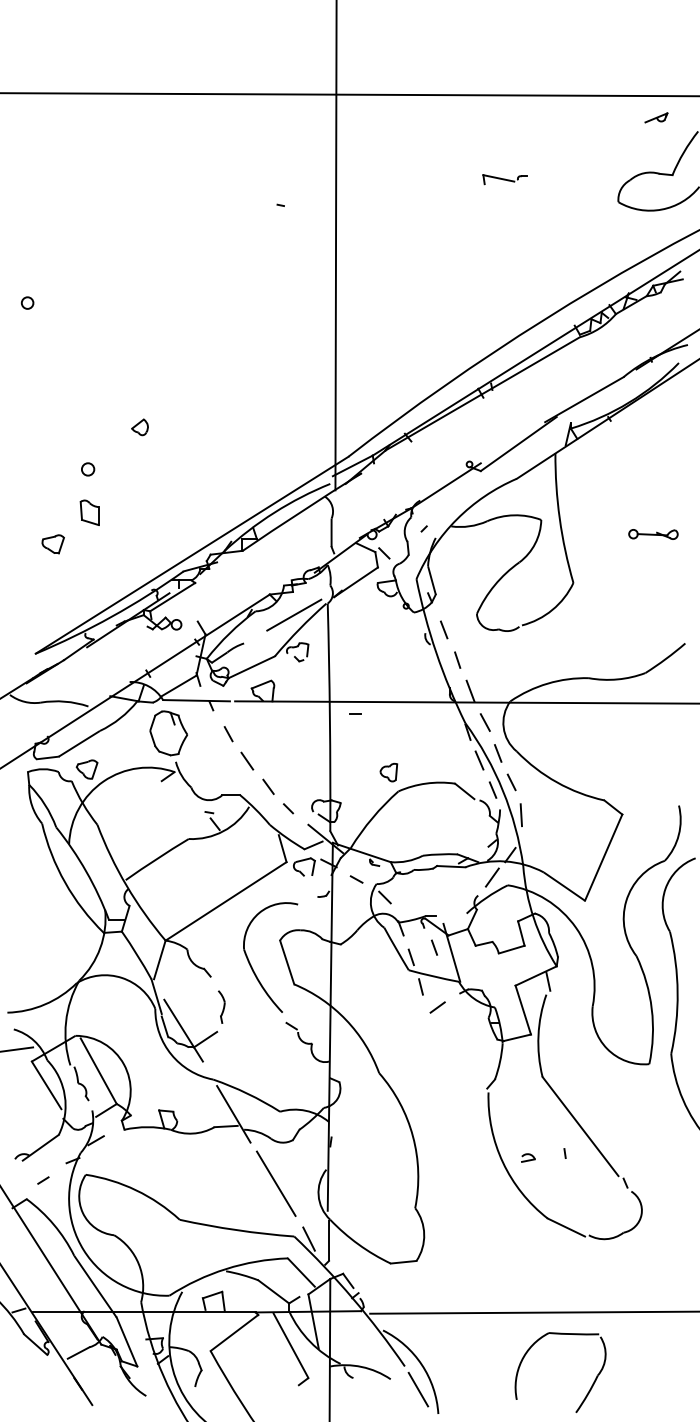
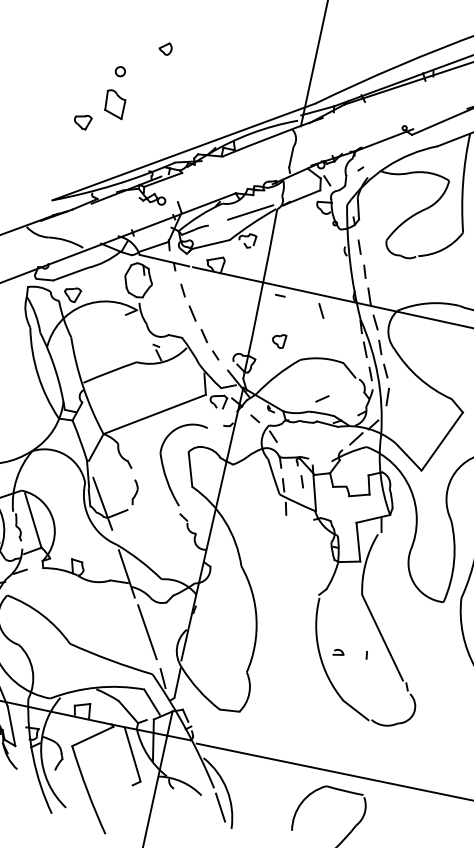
part: (89, 512) -> (114, 103), size x1.4
line: (411, 722) -> (320, 310), added
part: (388, 772) -> (278, 340), moved
line: (437, 1007) -> (322, 398), moved

